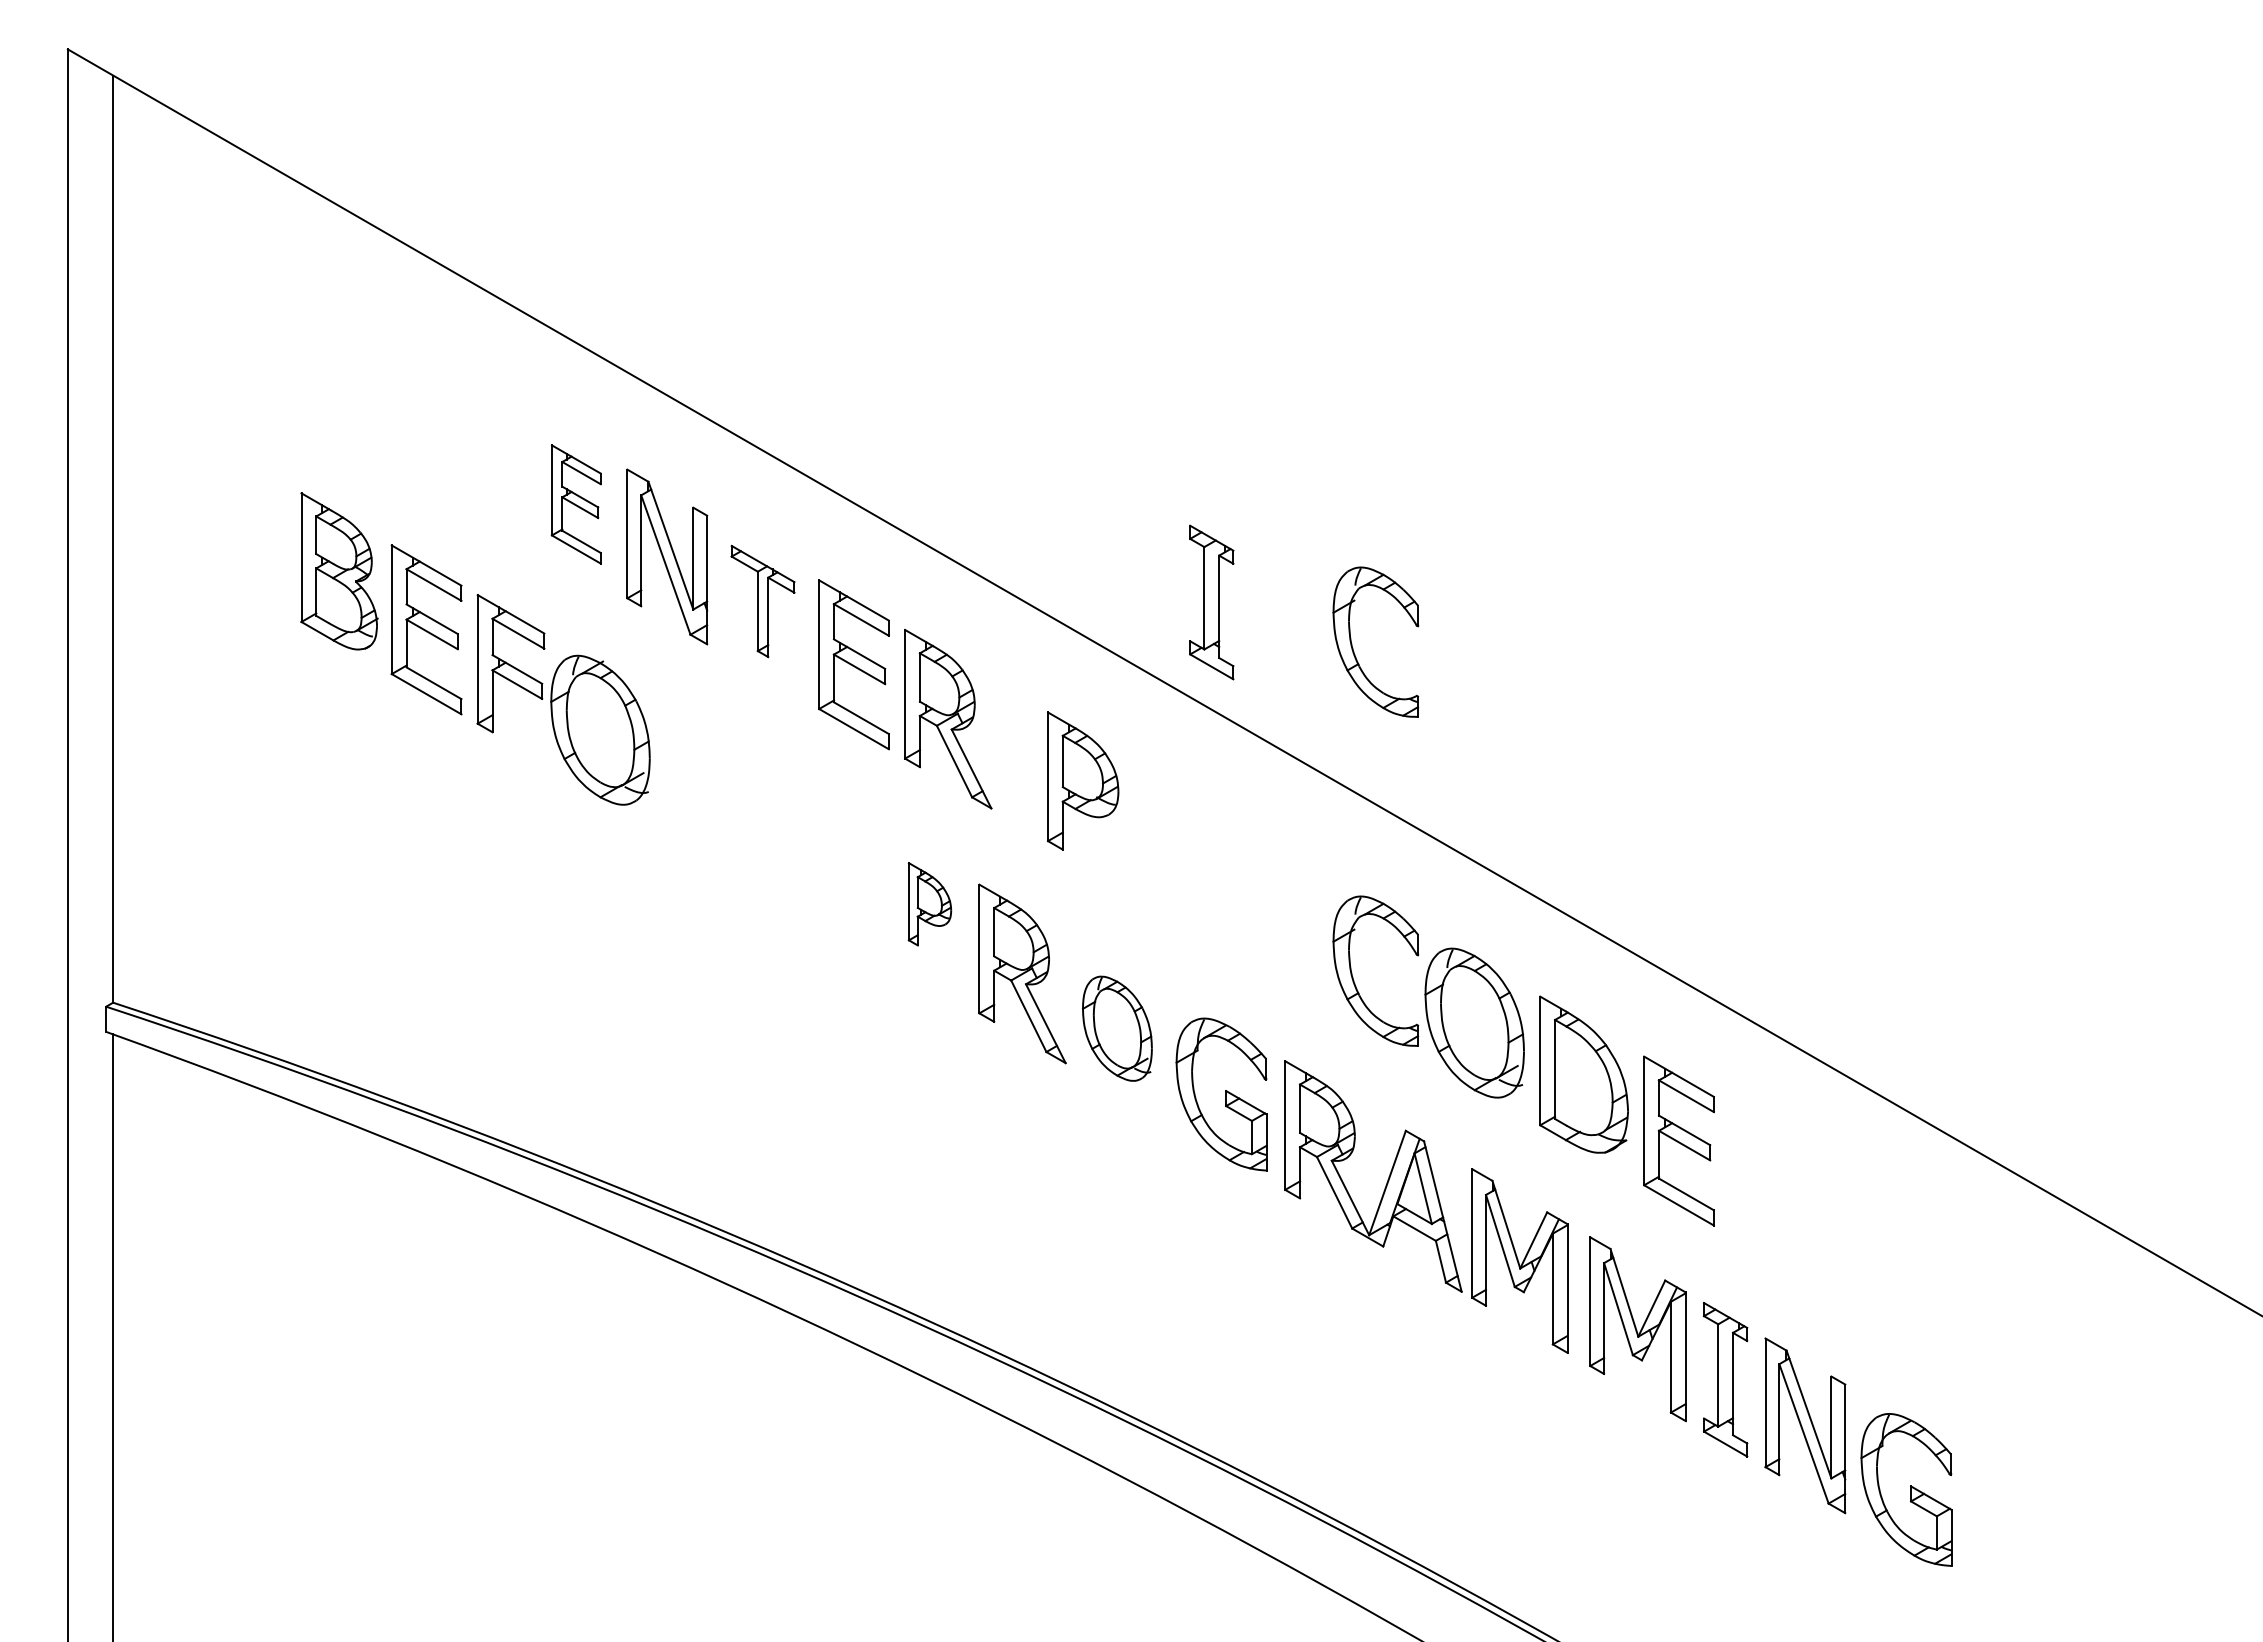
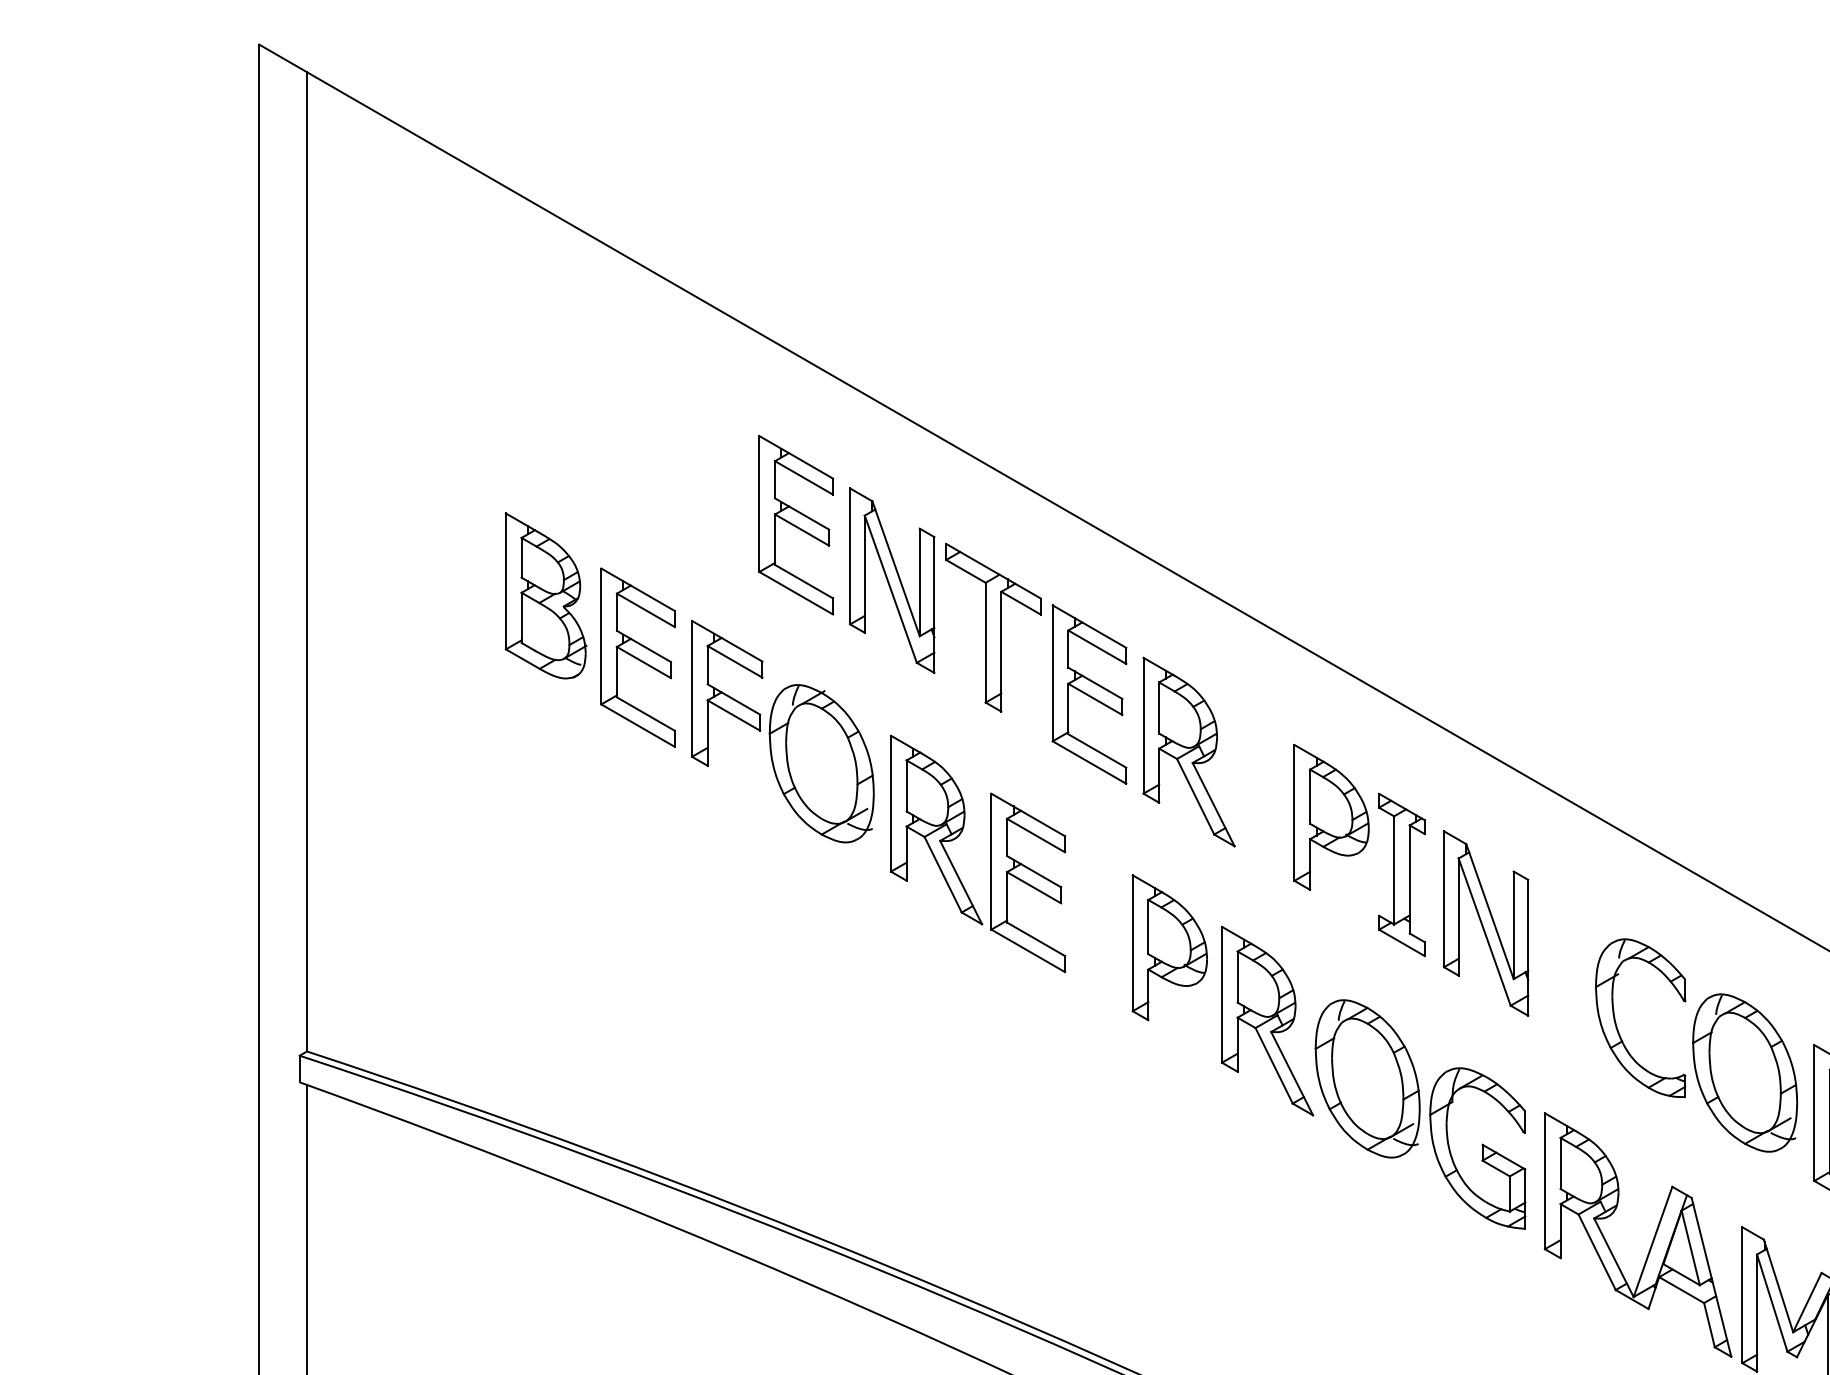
part: (576, 504) -> (796, 525), size x1.43
part: (762, 601) -> (992, 627), size x1.43
part: (1211, 602) -> (1401, 874), moved
part: (1352, 643) -> (1616, 672), removed
part: (760, 815) -> (990, 853), added
part: (1229, 881) -> (1486, 923), added
part: (929, 903) -> (1169, 946), size x1.67
part: (1117, 1028) -> (1367, 1078), size x1.43

